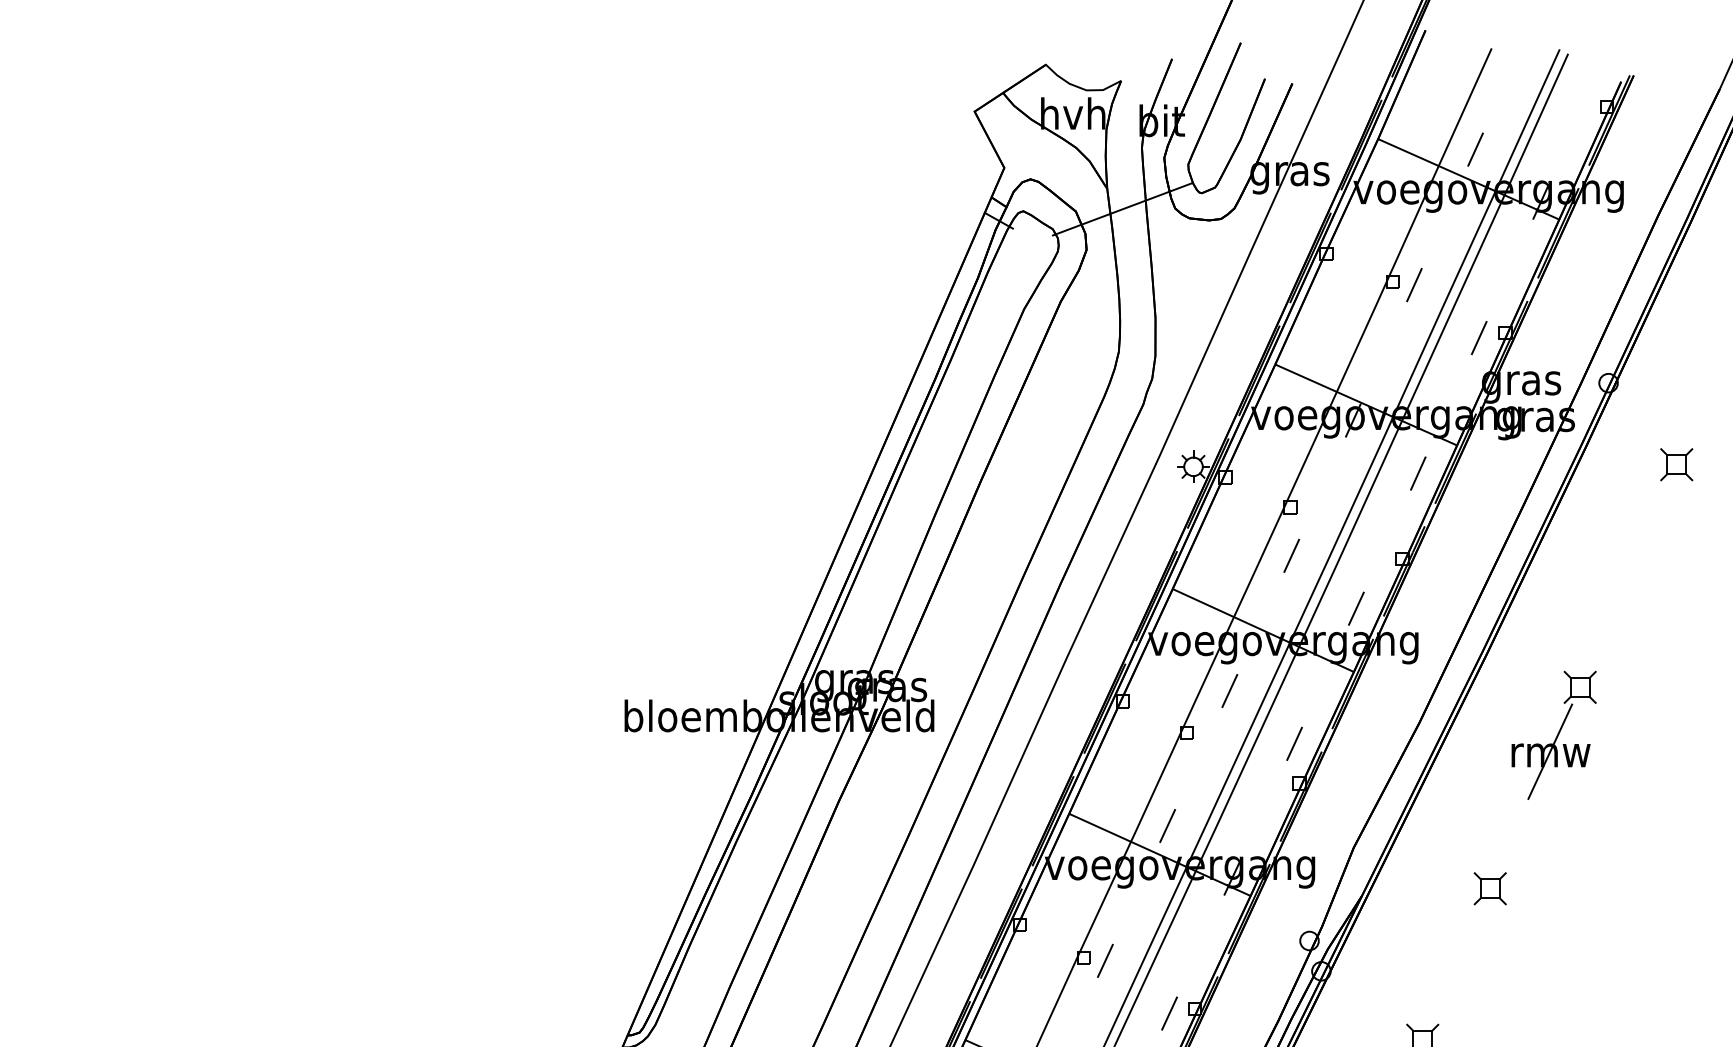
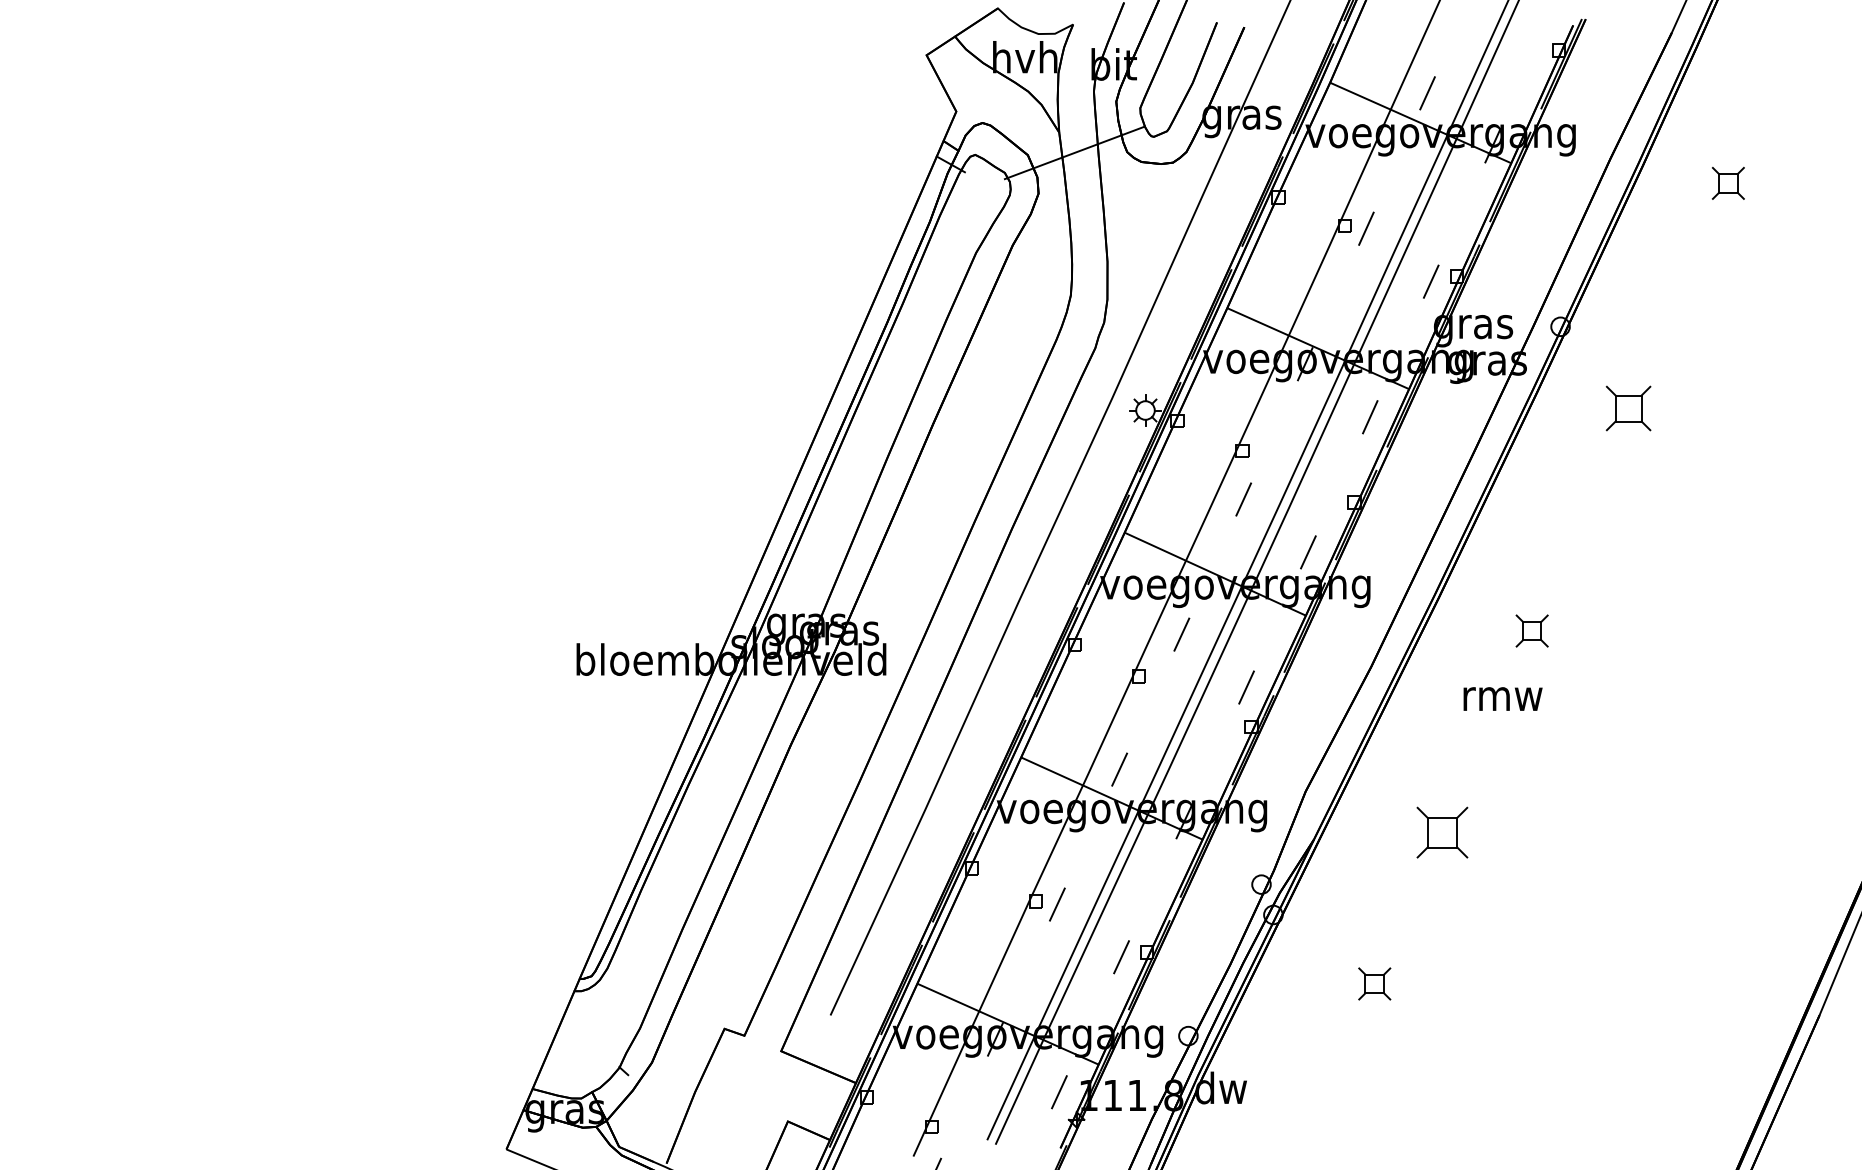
part: (1676, 463) -> (1628, 407), size x1.4
line: (1550, 751) -> (1502, 695), removed
part: (1489, 887) -> (1441, 831), size x1.6

